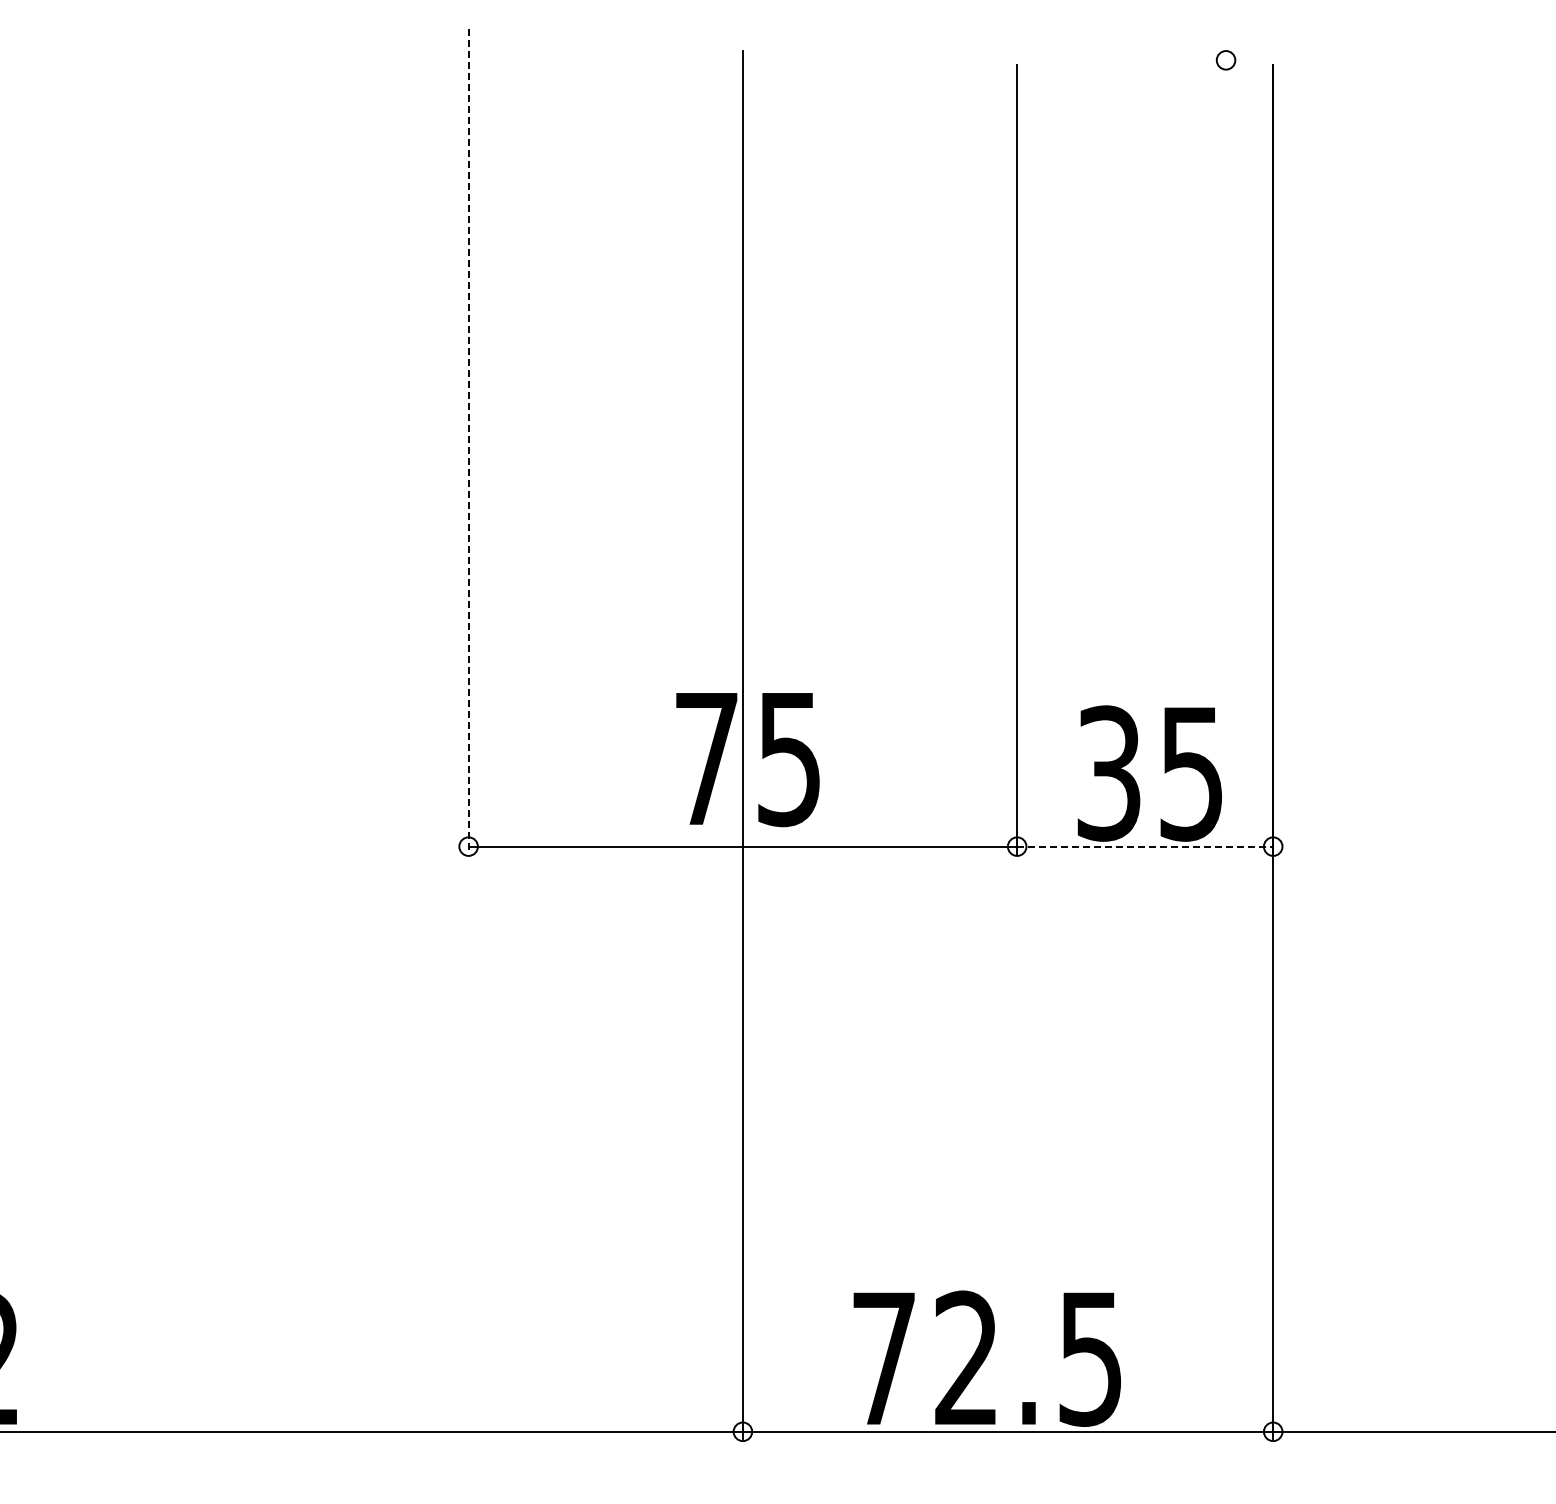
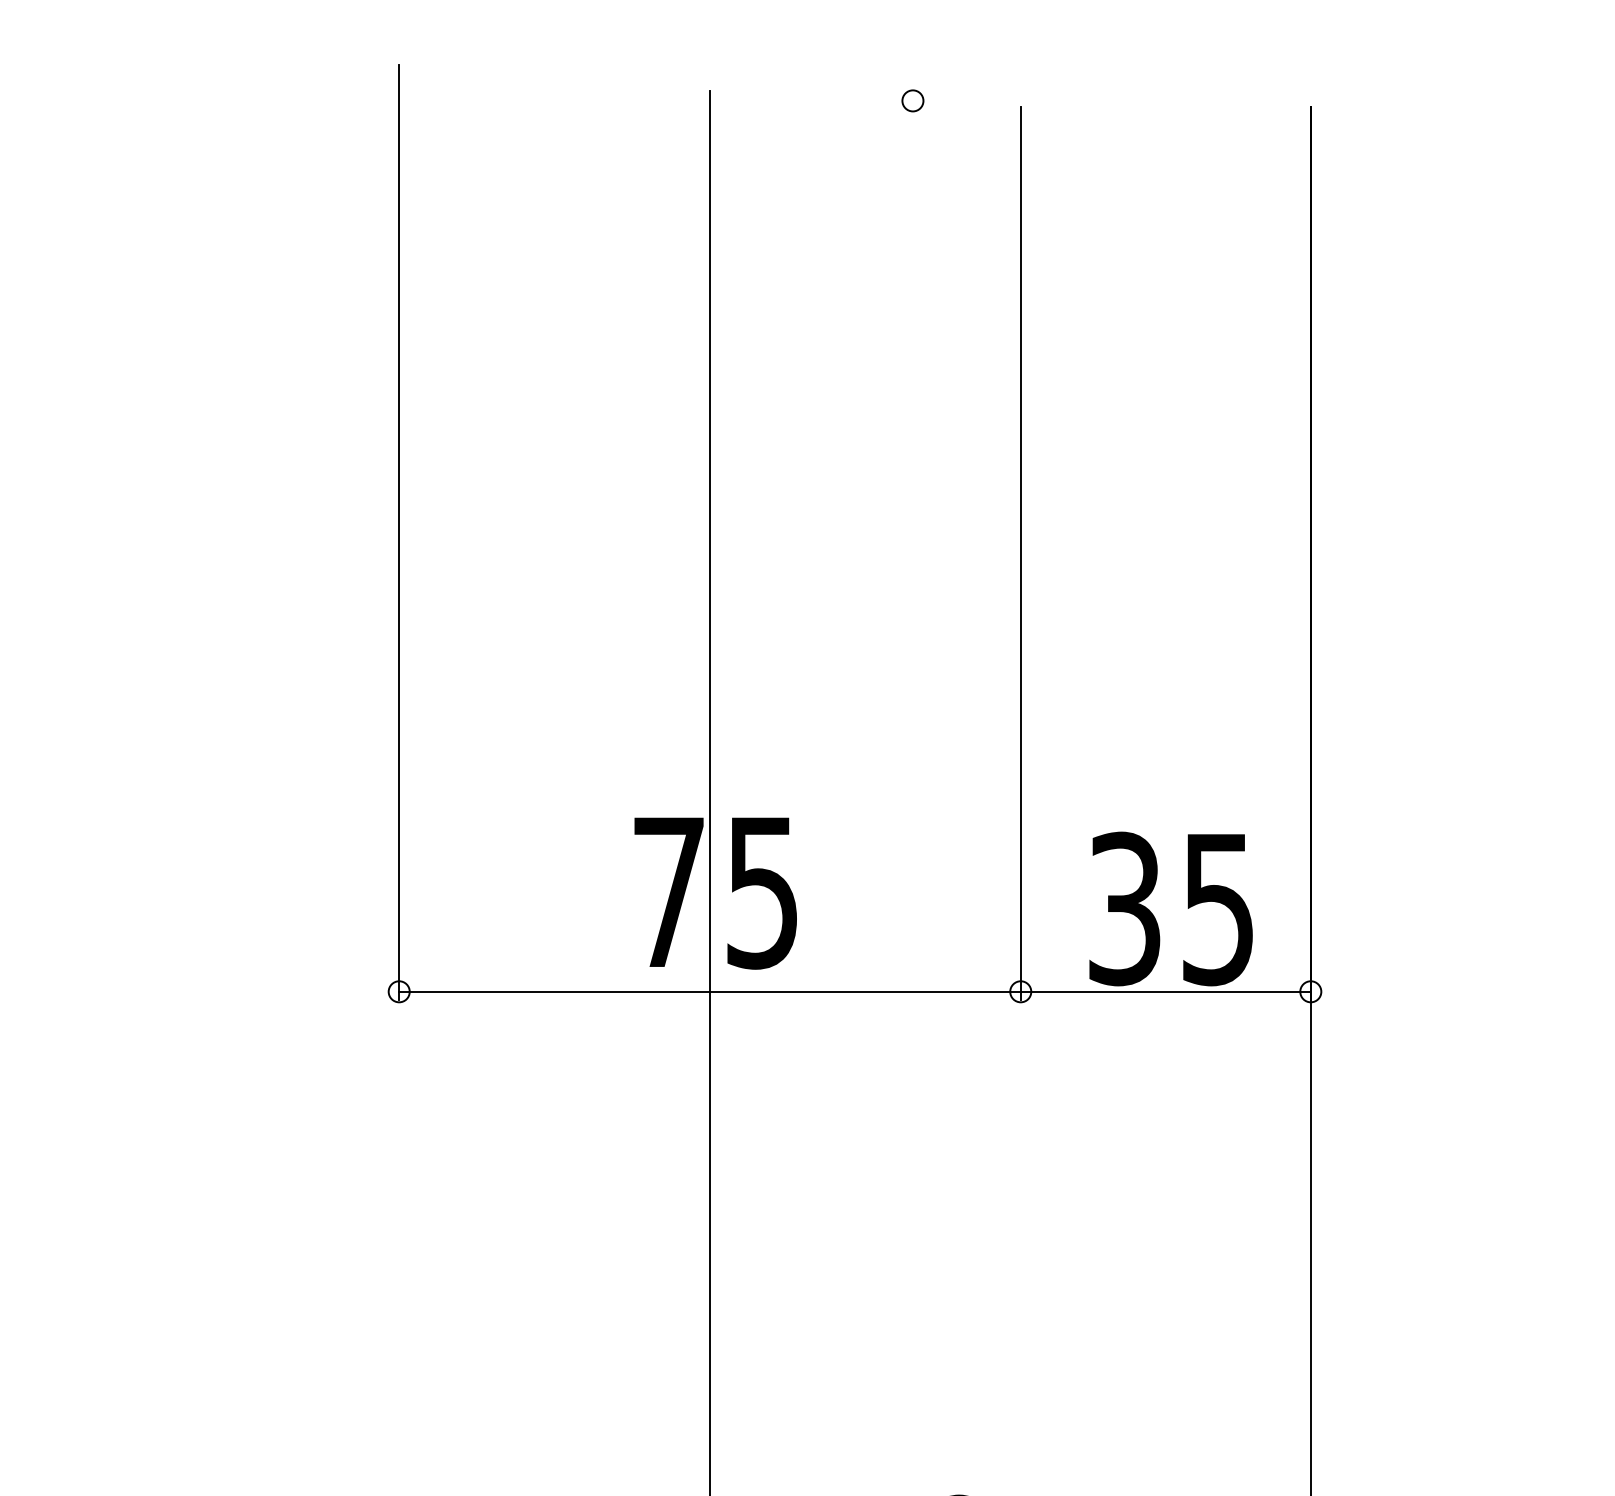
circle: (1225, 60) -> (912, 101), moved
line: (468, 441) -> (399, 532), dashed -> solid
line: (1145, 846) -> (1166, 991), dashed -> solid

